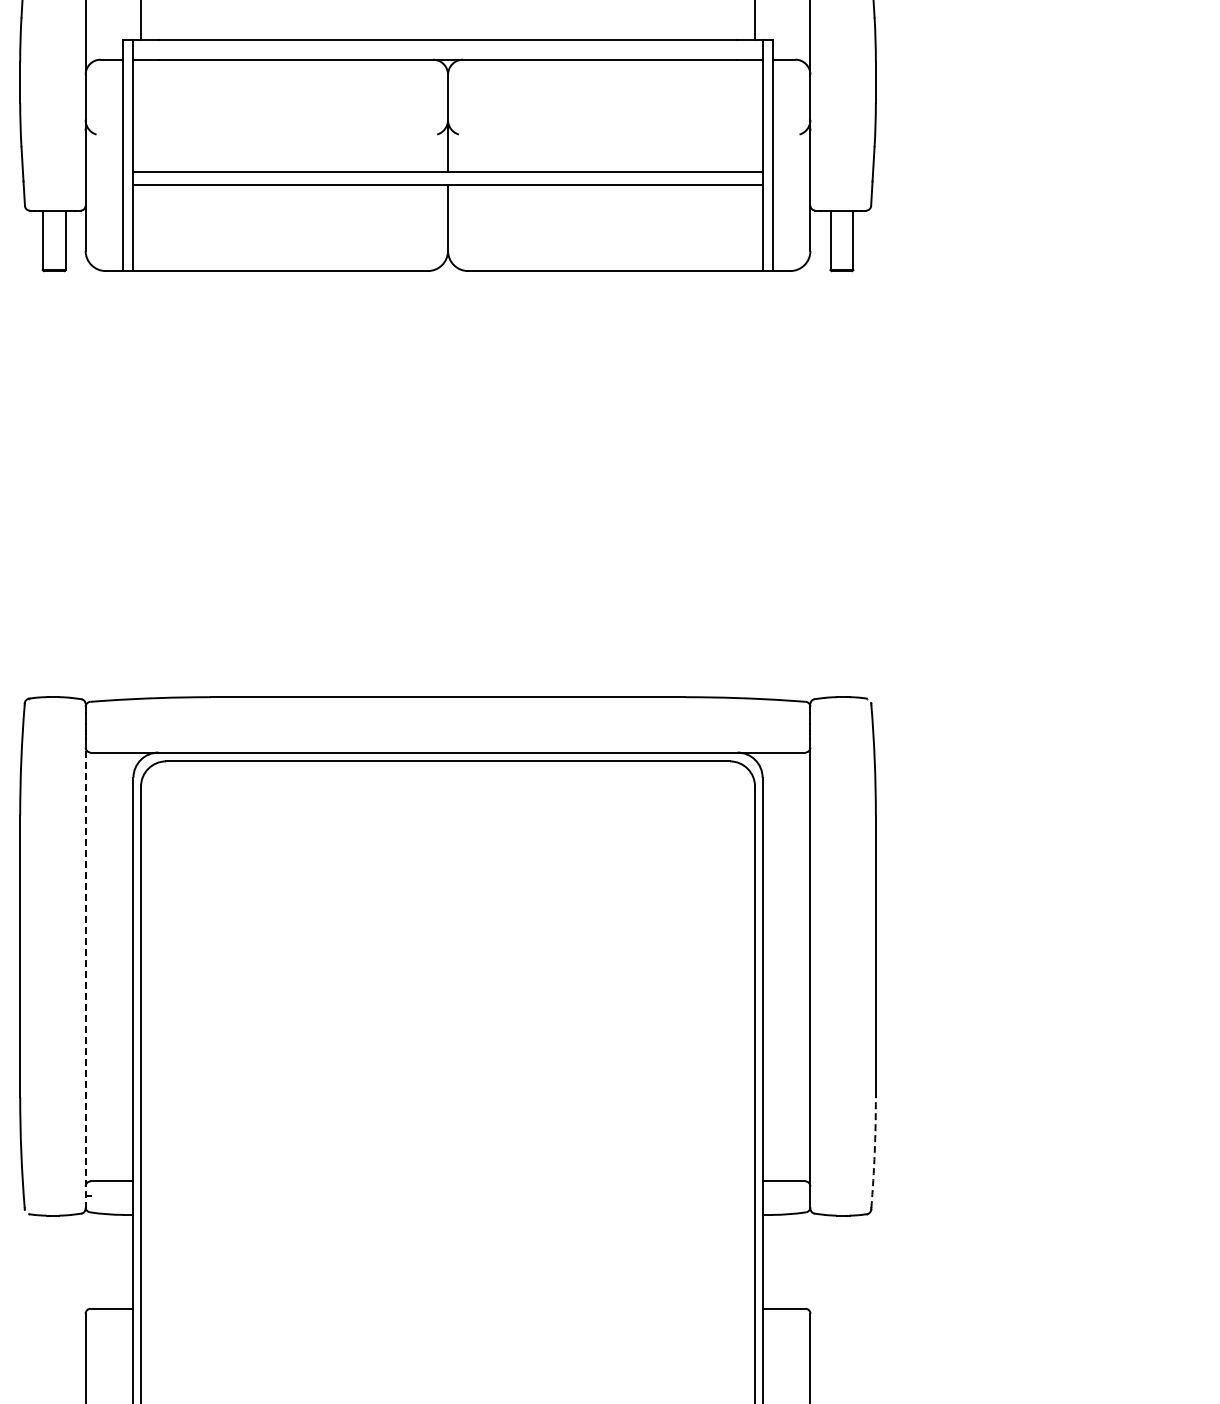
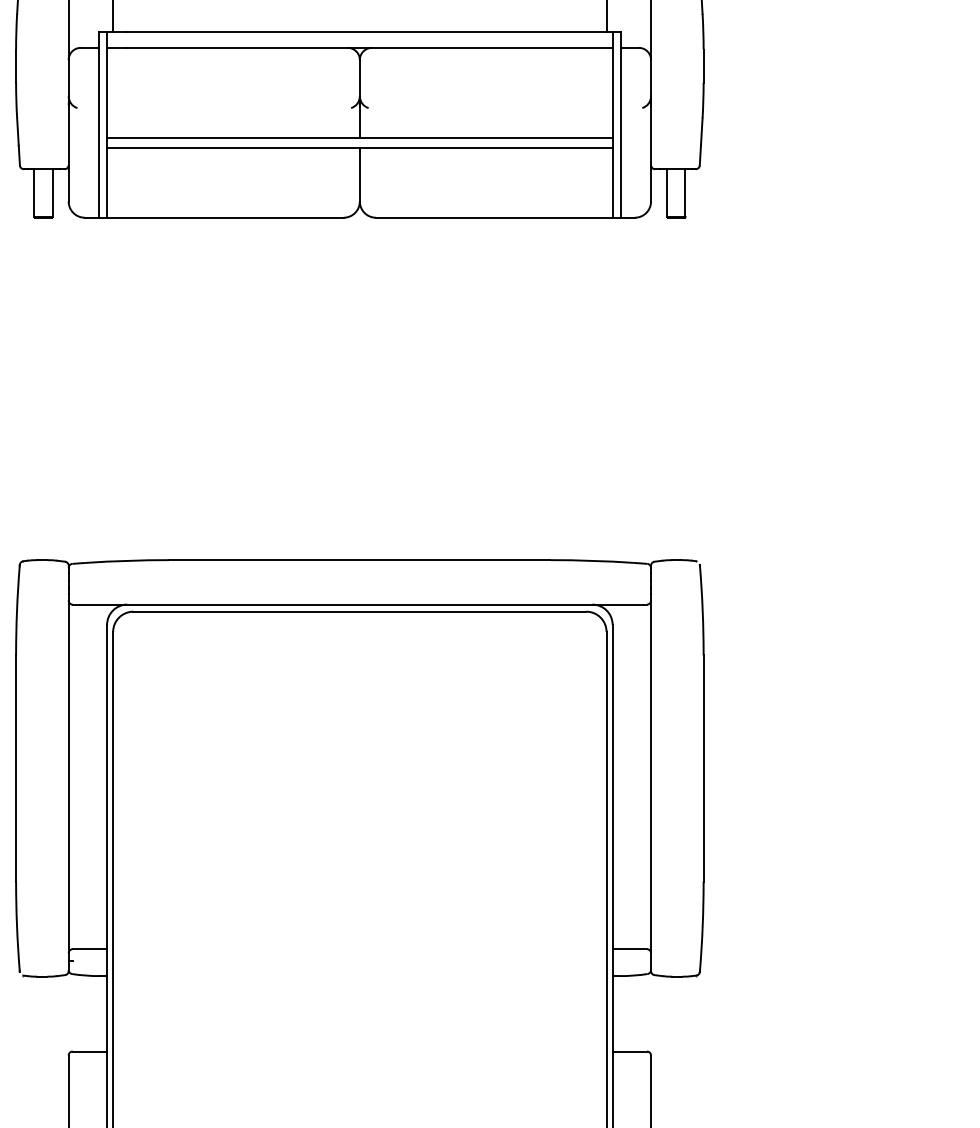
line: (85, 978) -> (68, 786), dashed -> solid
arc: (874, 1152) -> (702, 925), dashed -> solid

